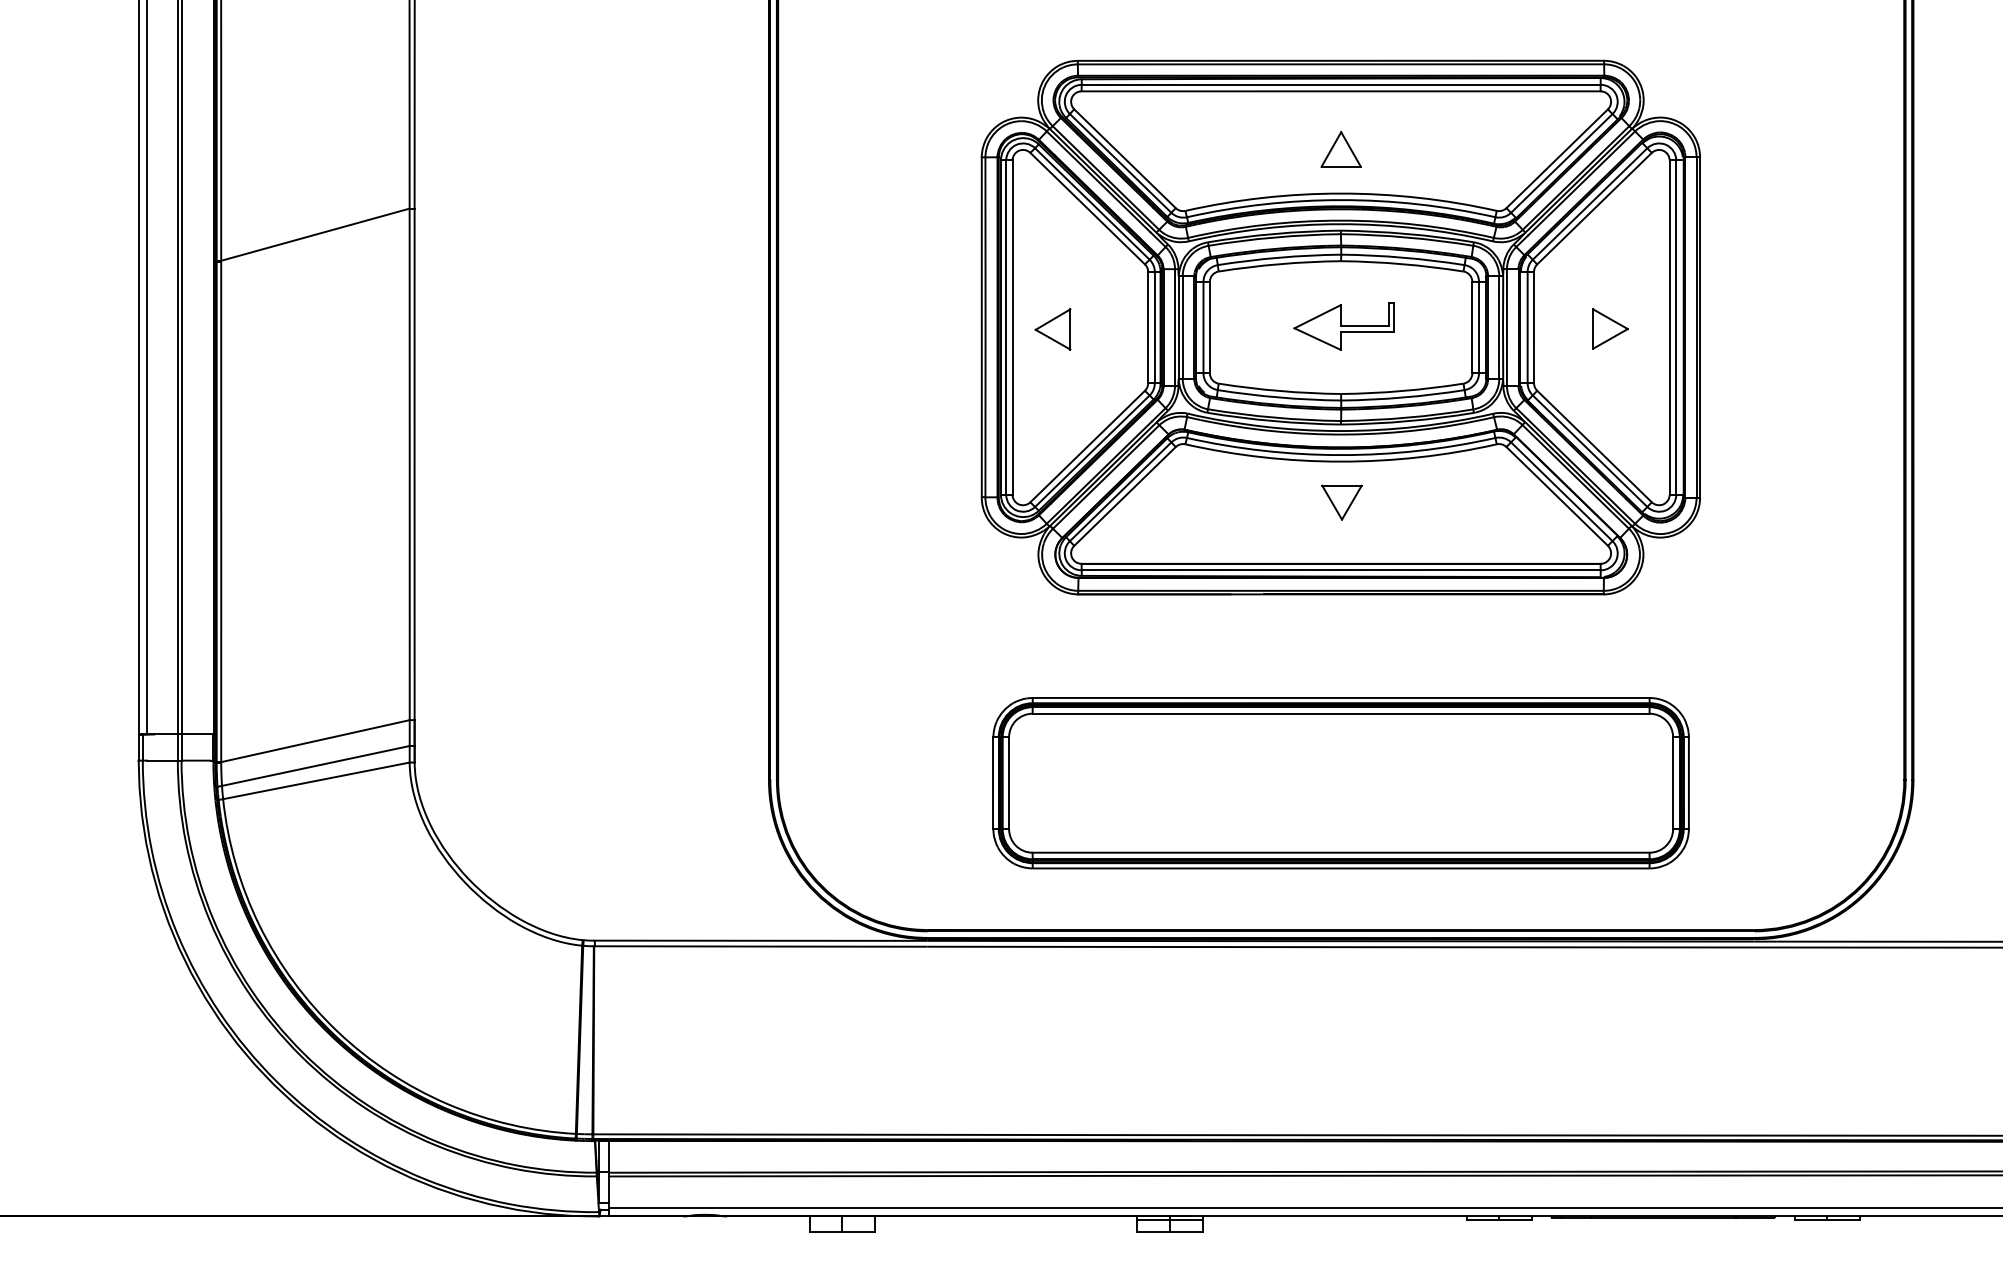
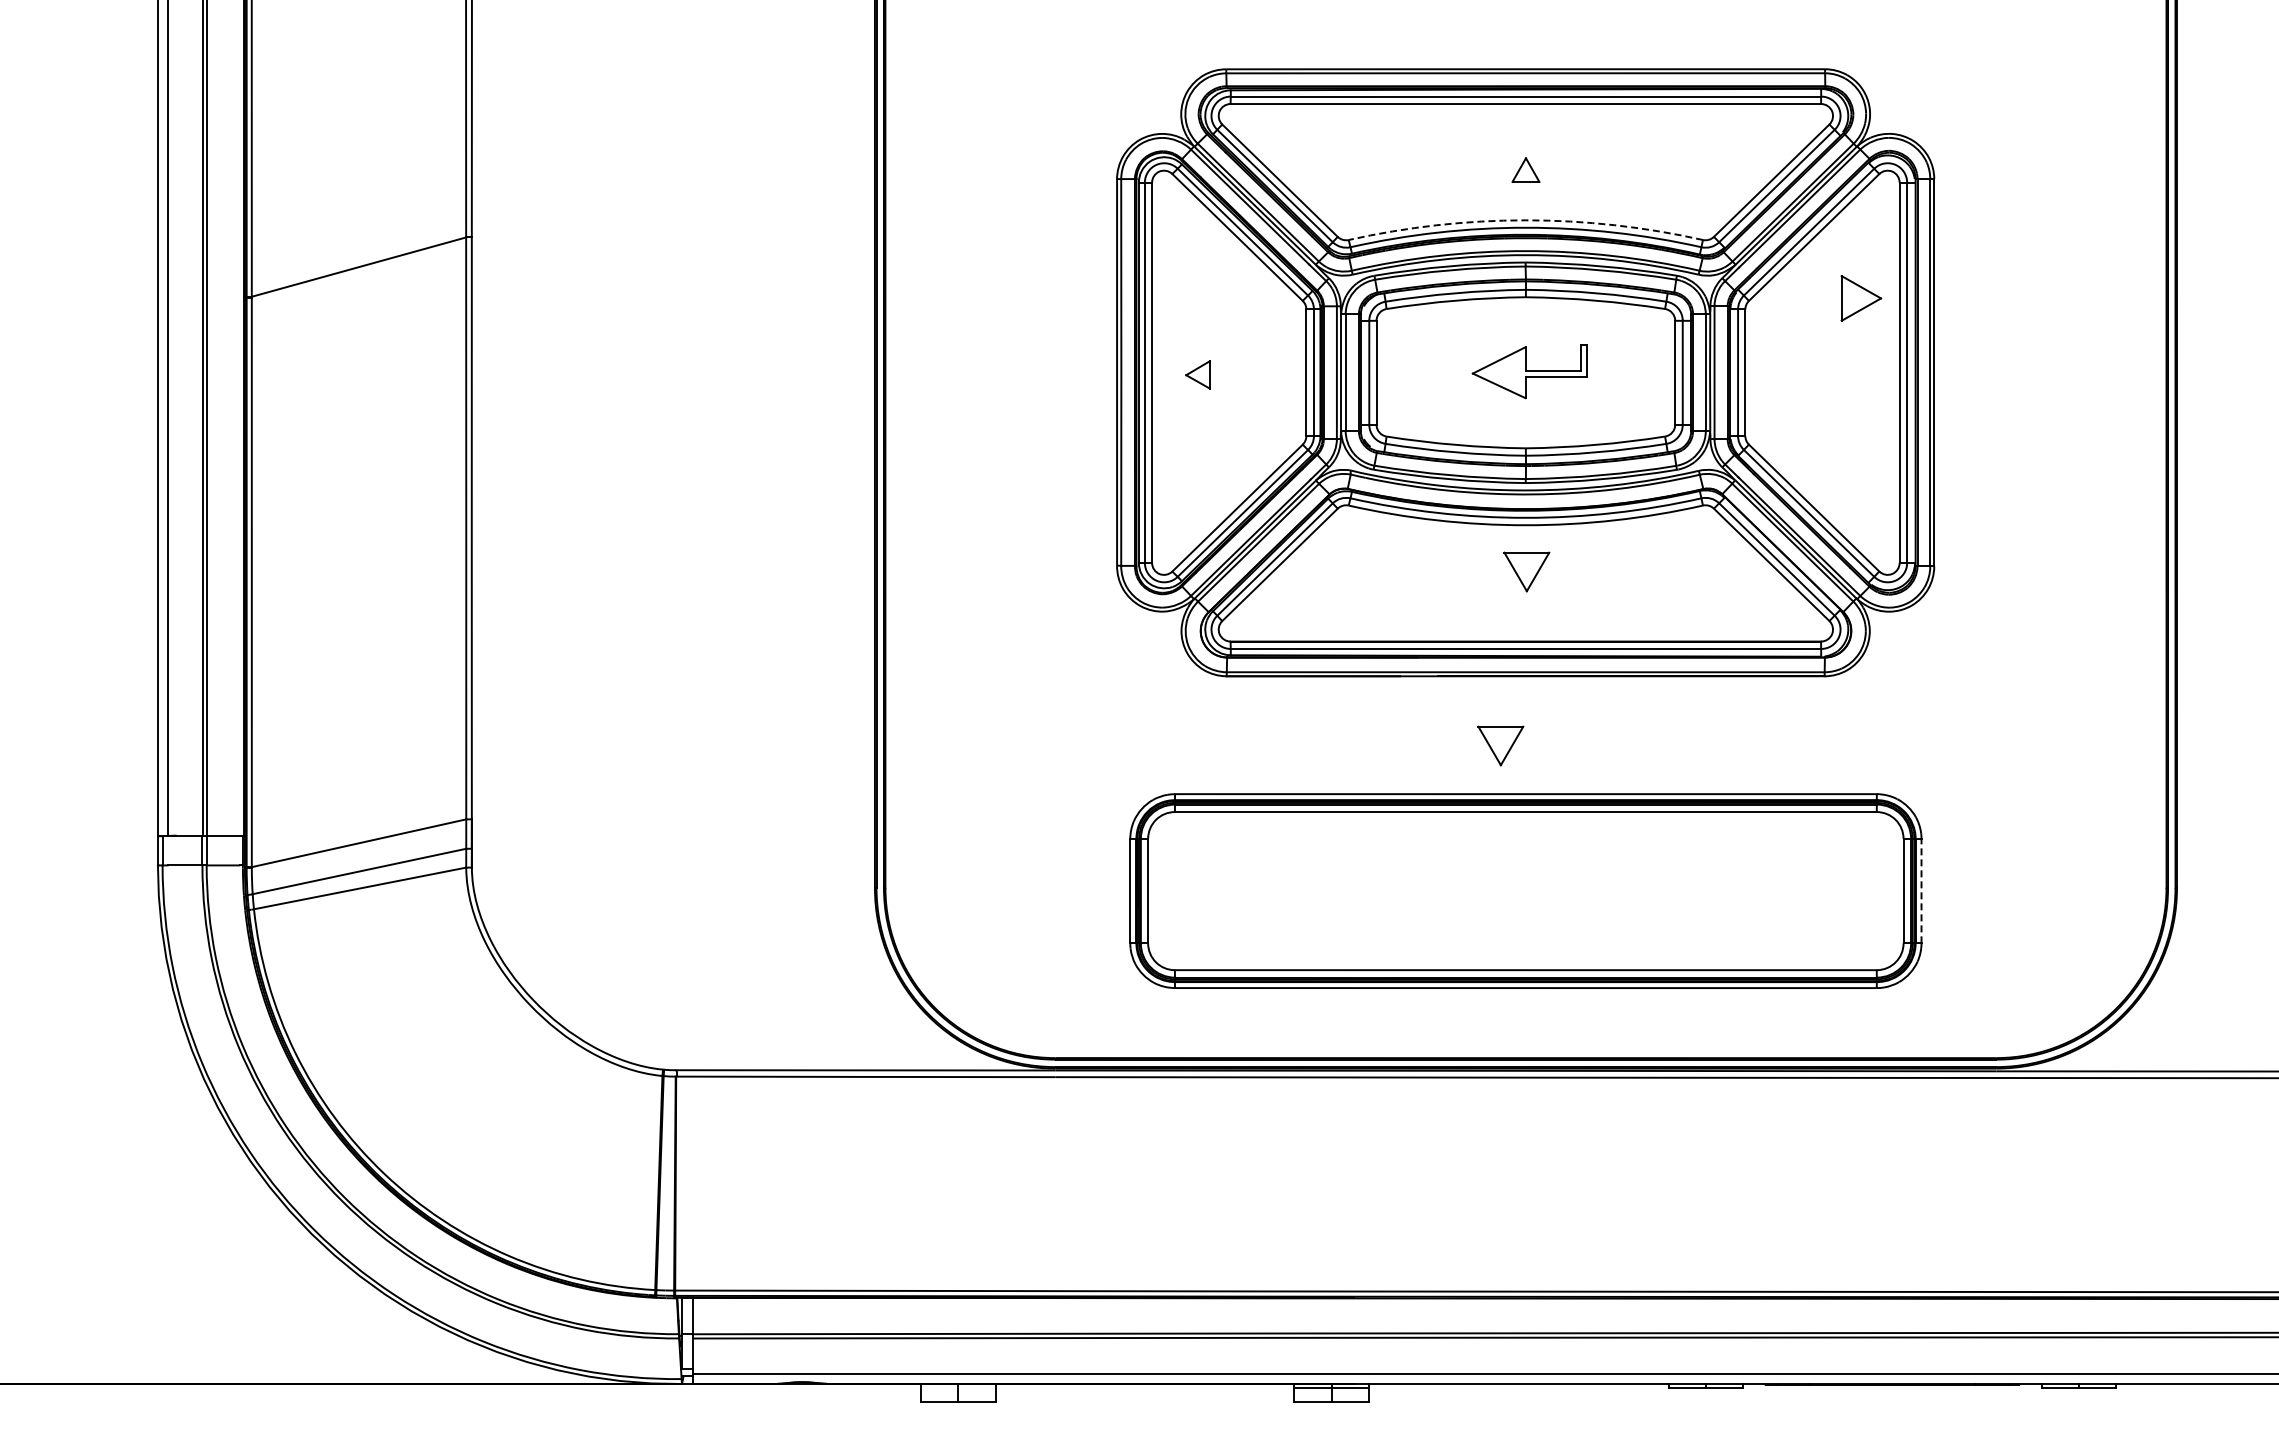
part: (1340, 148) -> (1525, 169), size x0.6
arc: (1340, 193) -> (1525, 220), solid -> dashed
part: (1052, 329) -> (1197, 374), size x0.6
part: (1610, 329) -> (1861, 298), moved
part: (1318, 655) -> (1500, 745), added
line: (1688, 782) -> (1921, 890), solid -> dashed

